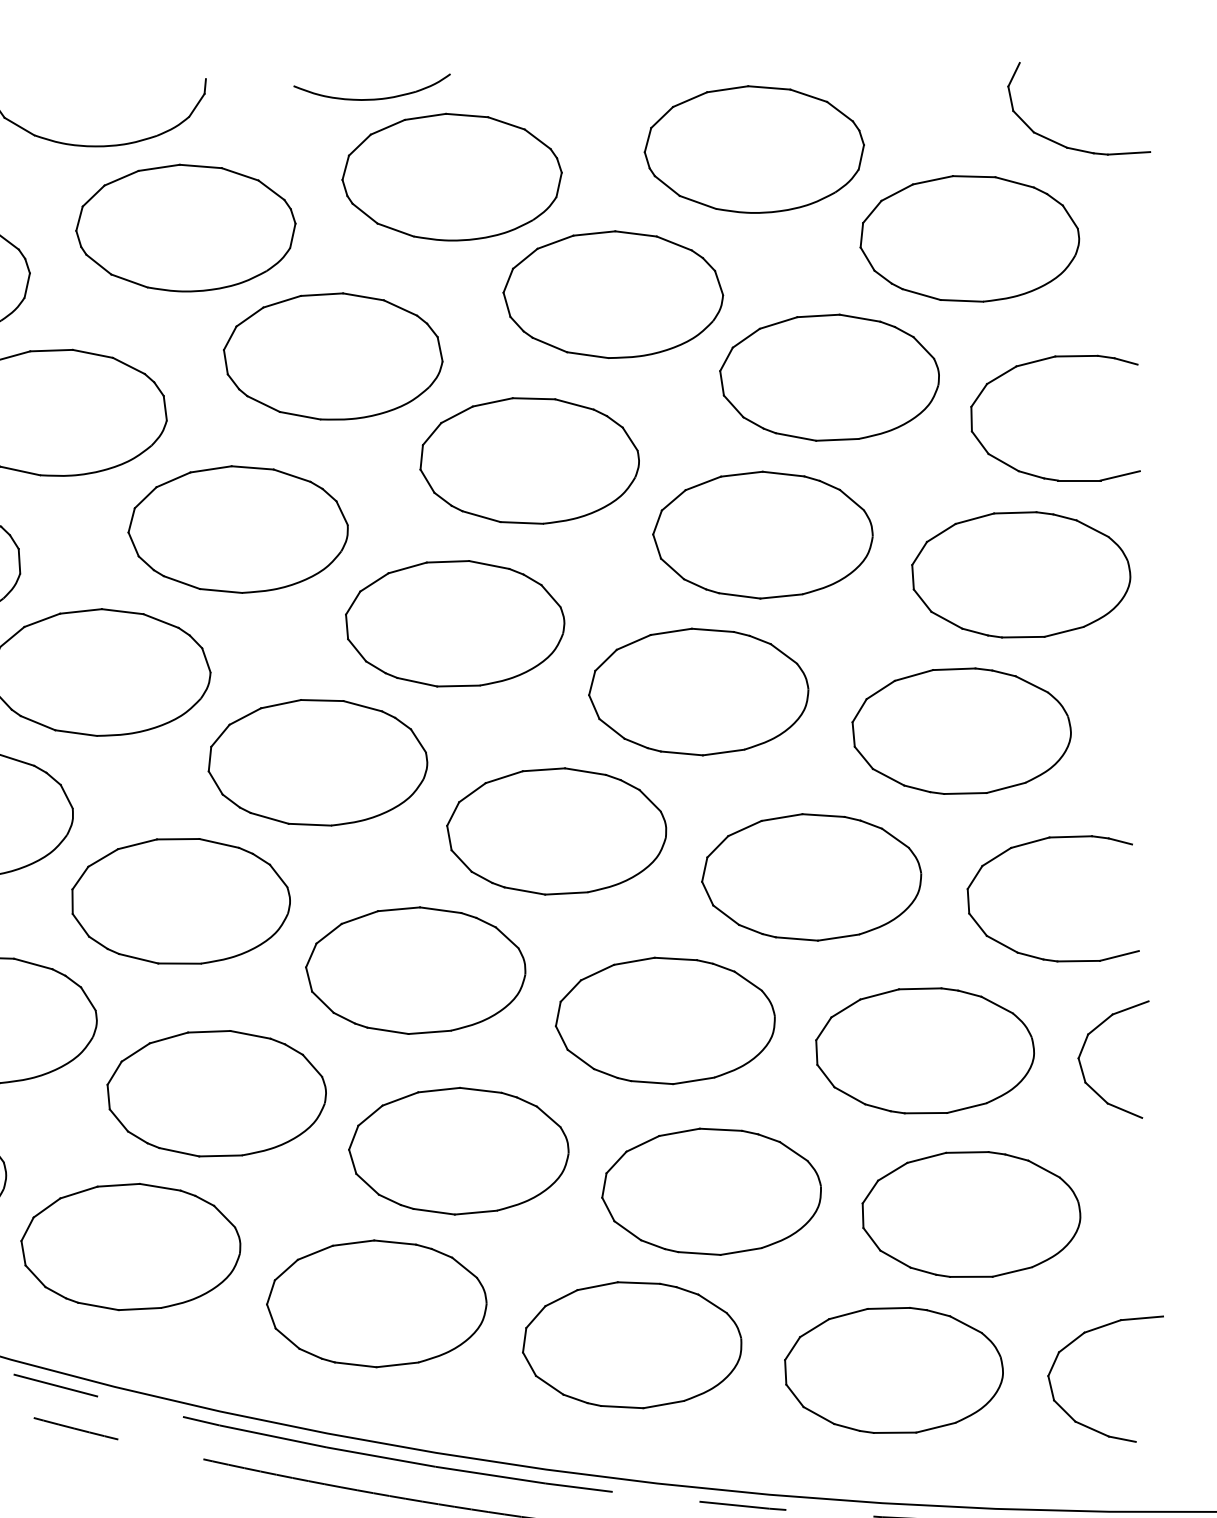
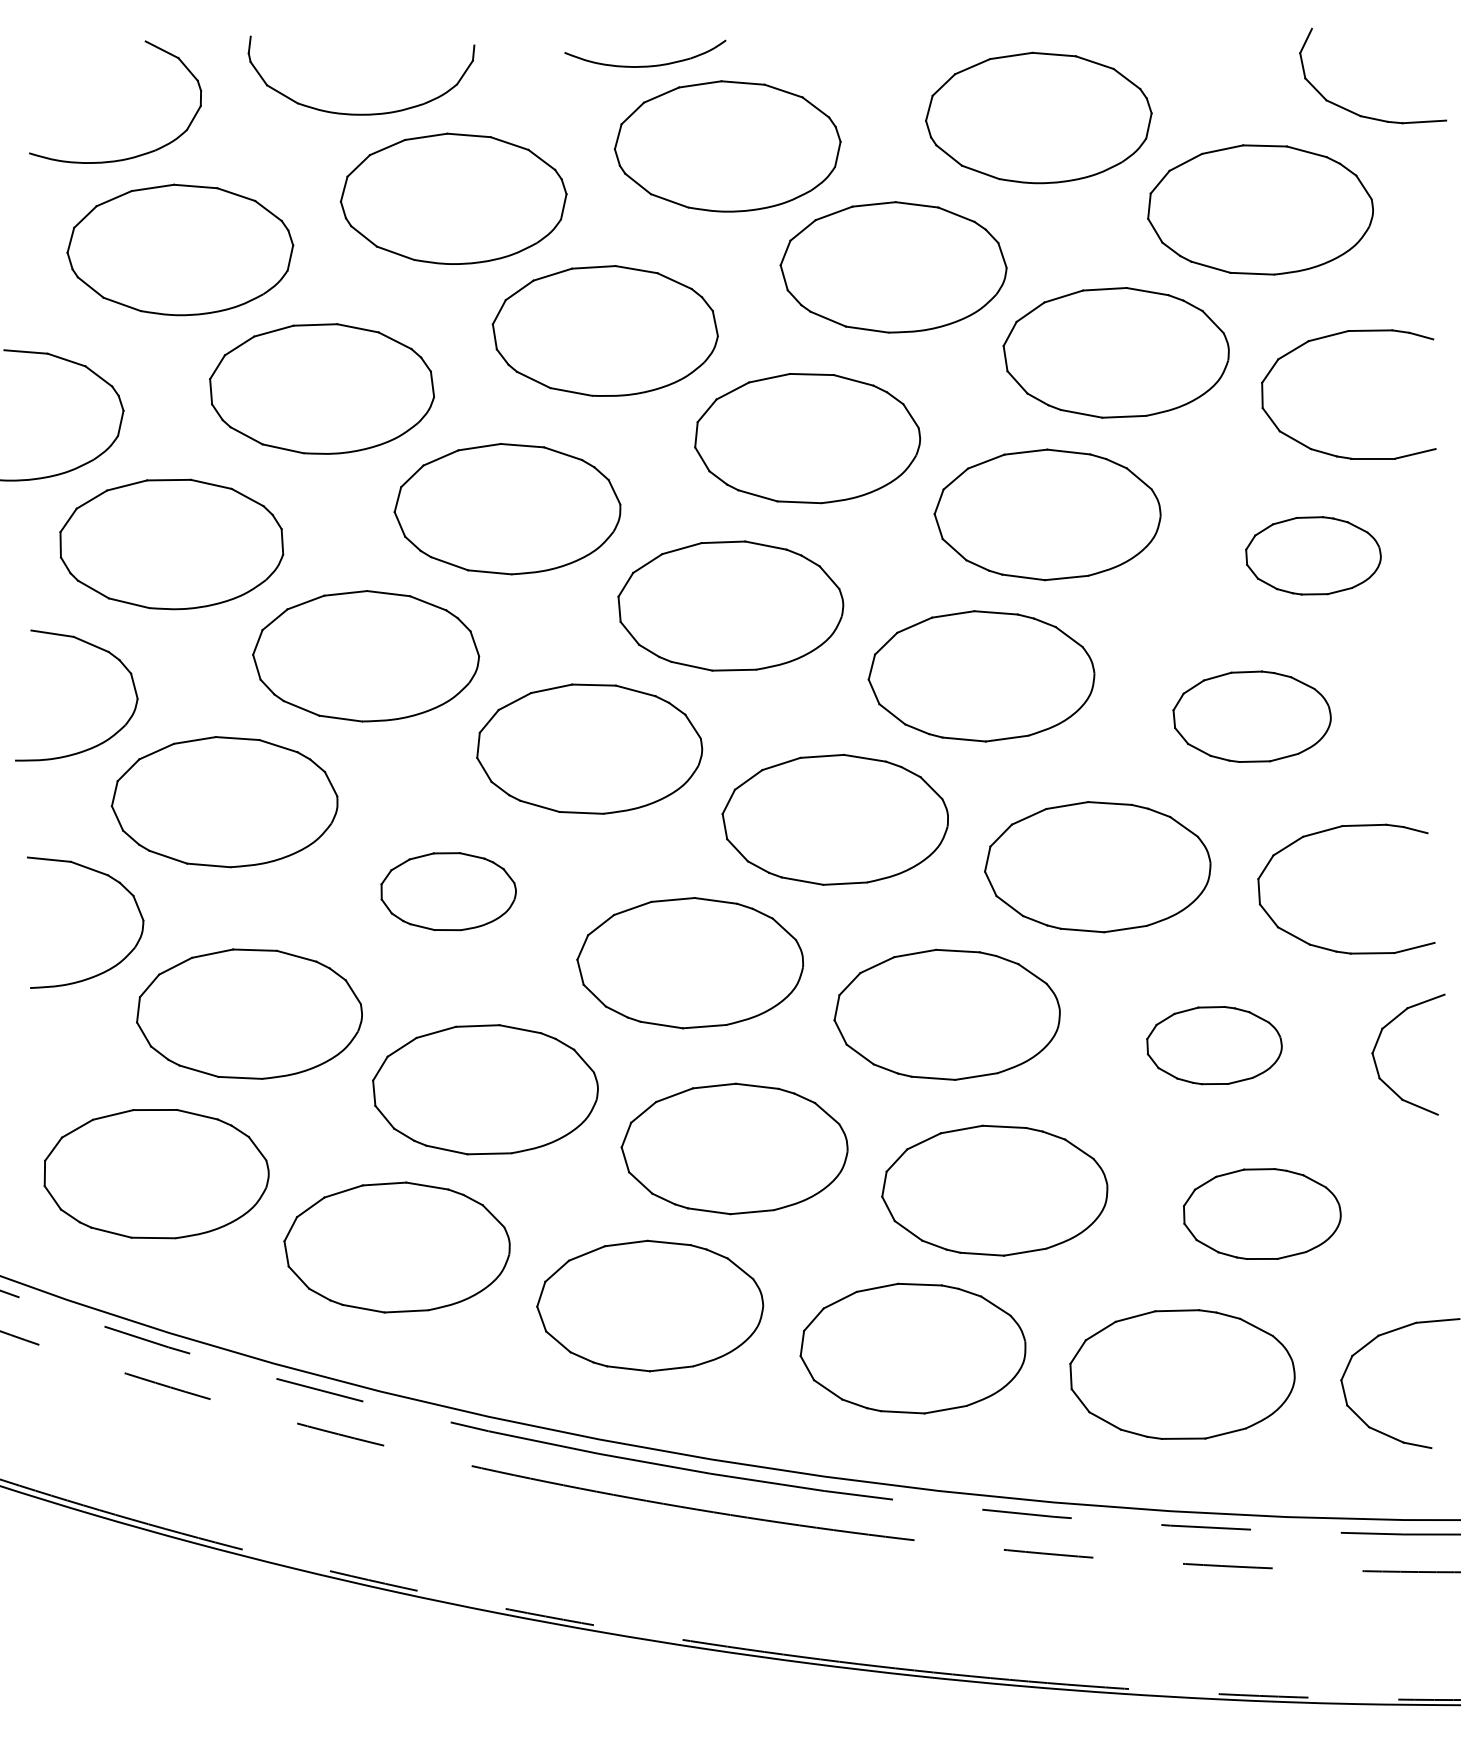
part: (1021, 574) -> (1313, 555), size x0.6
part: (961, 731) -> (1251, 716), size x0.7
part: (180, 901) -> (448, 891), size x0.6
part: (925, 1050) -> (1214, 1045), size x0.6
part: (971, 1213) -> (1262, 1213), size x0.7

